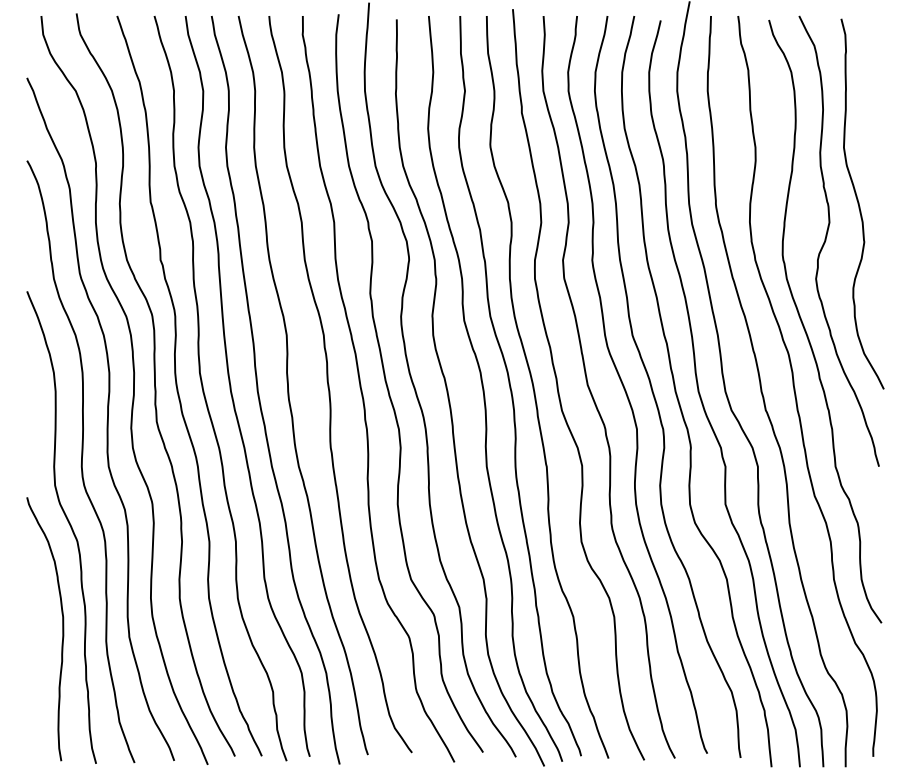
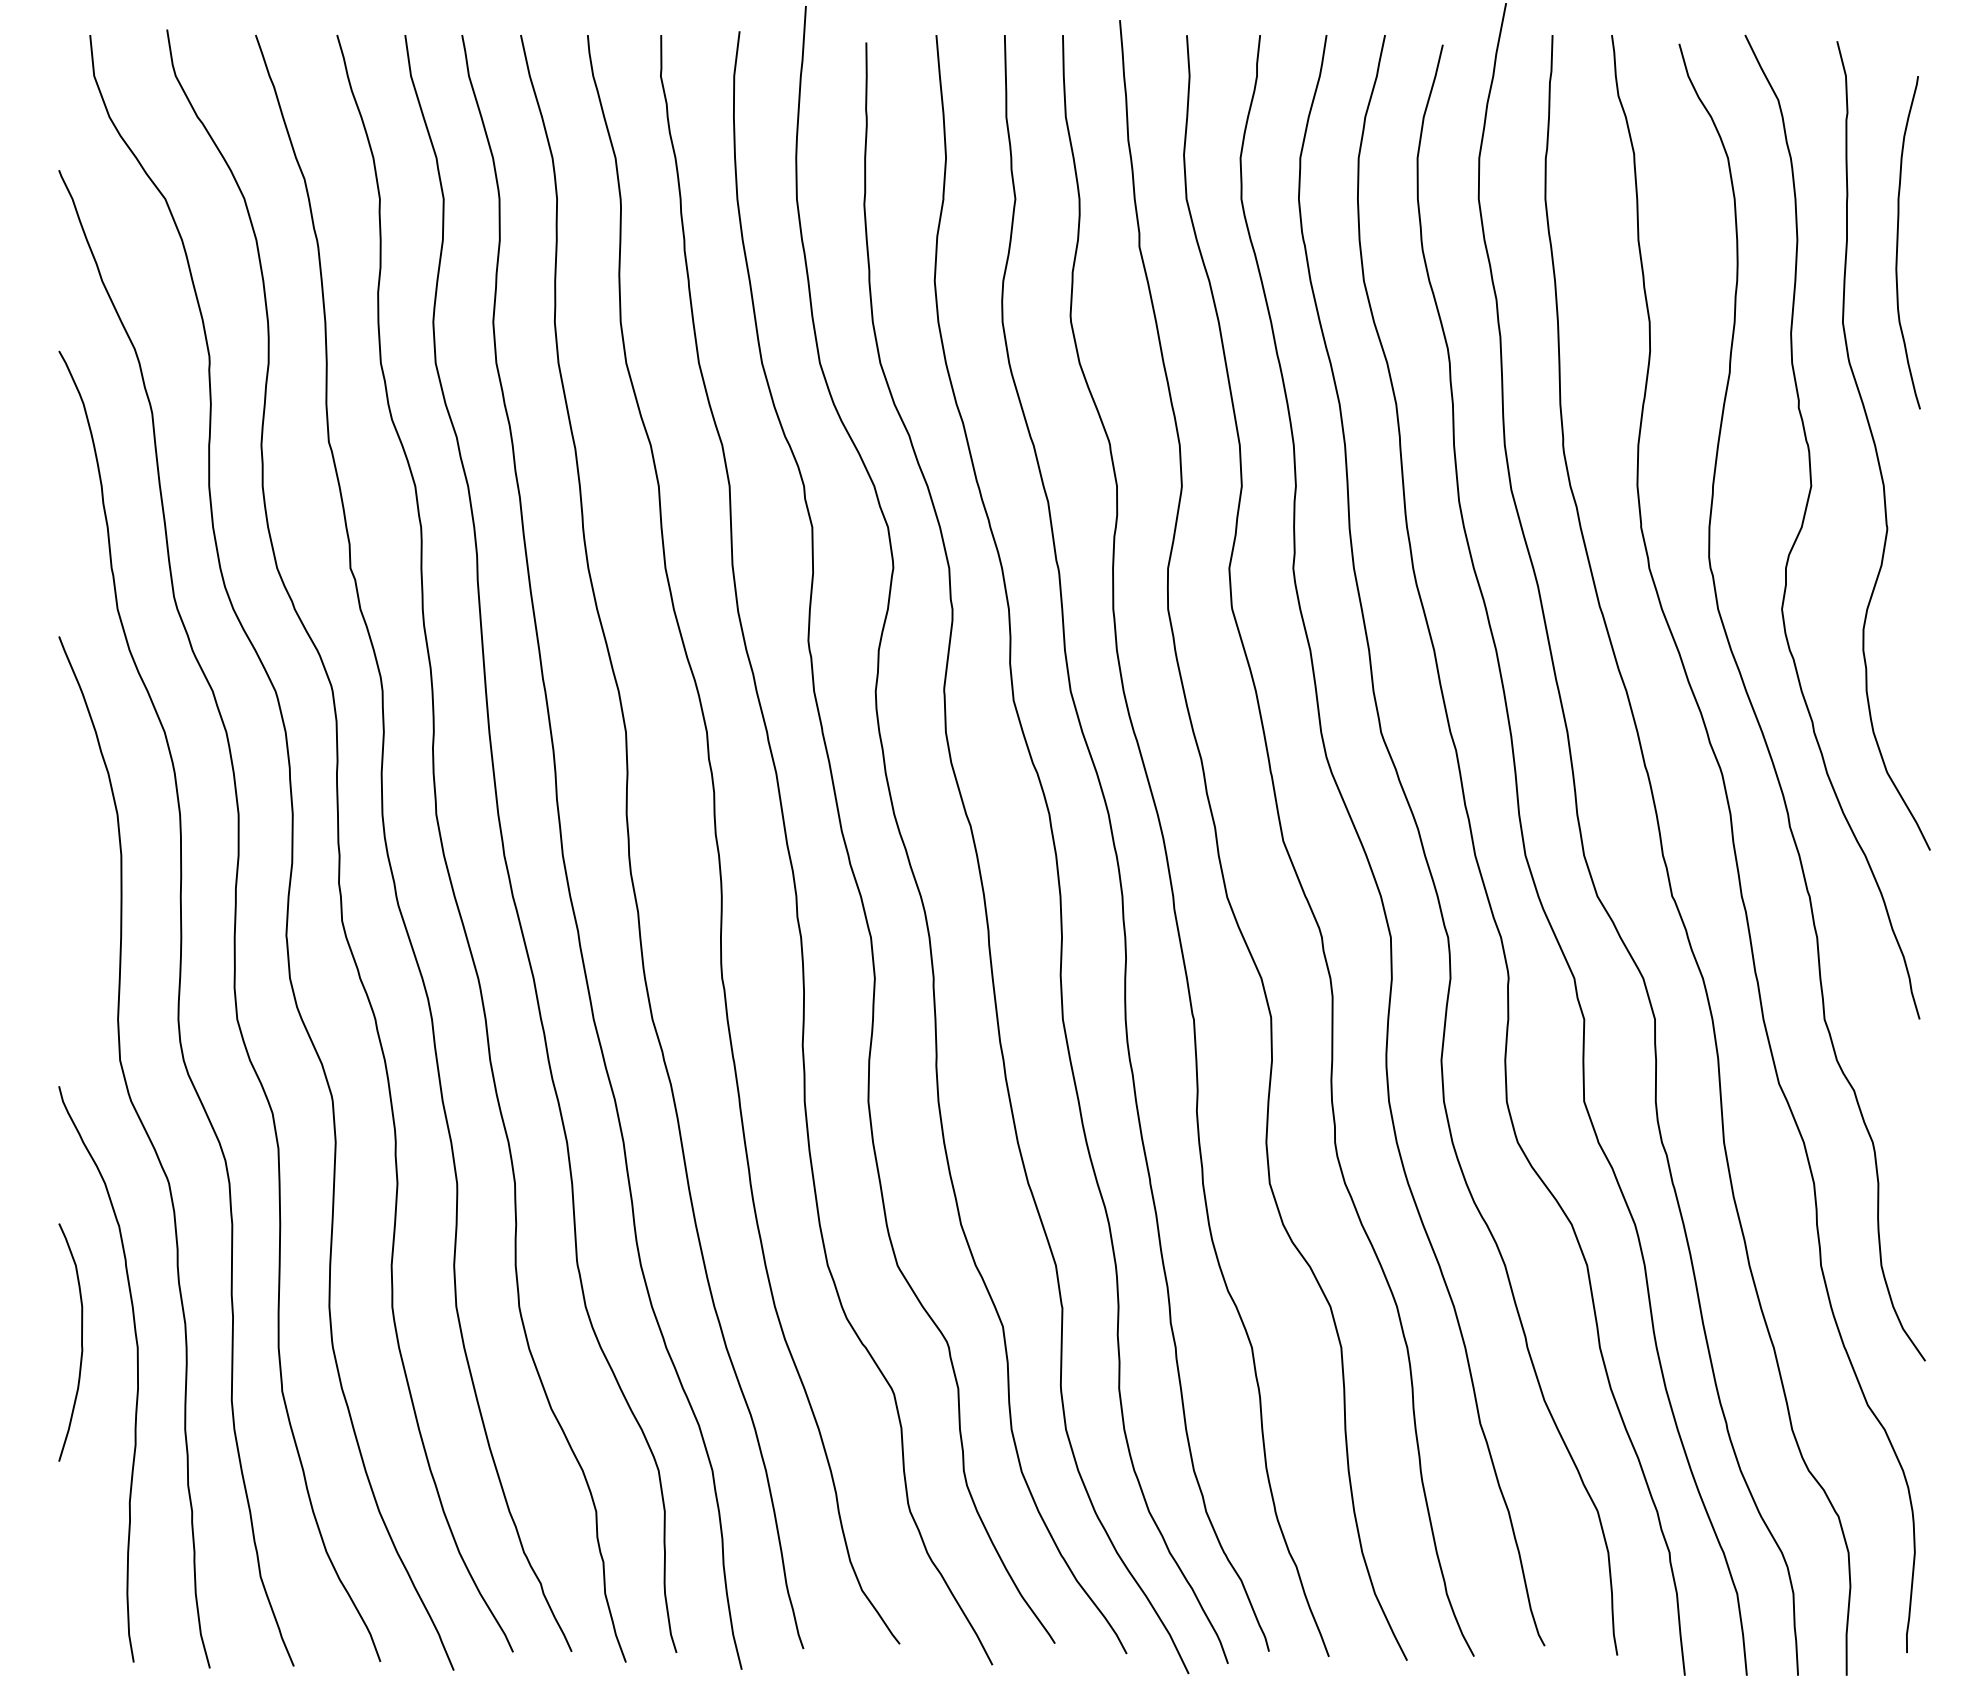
curve: (869, 110) -> (1898, 241), added
curve: (36, 614) -> (79, 1342), added

